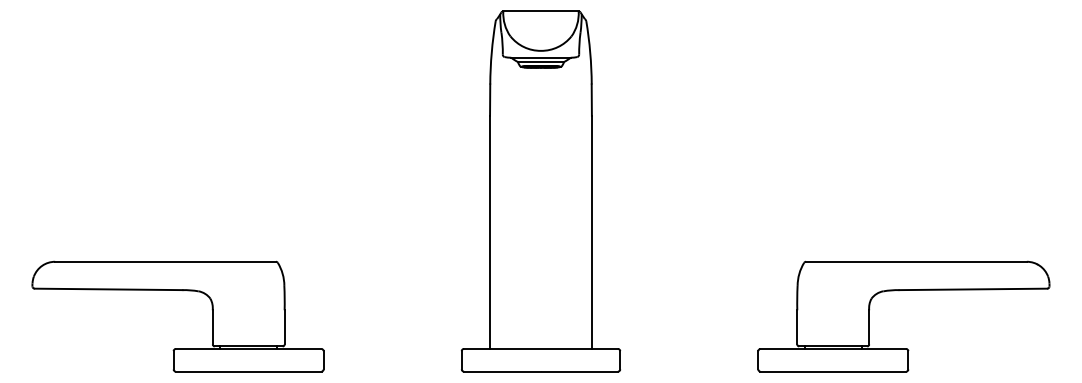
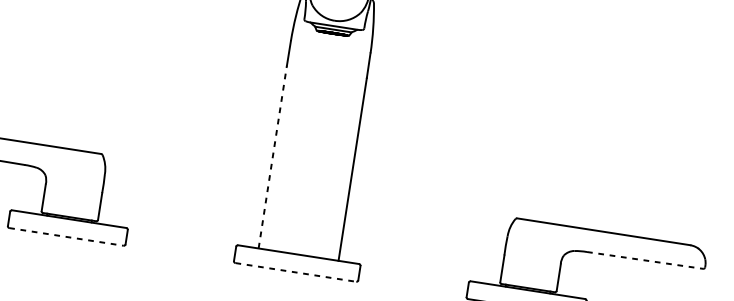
line: (490, 232) -> (273, 157), solid -> dashed
line: (973, 289) -> (645, 260), solid -> dashed
line: (249, 371) -> (67, 236), solid -> dashed
line: (541, 371) -> (296, 272), solid -> dashed

